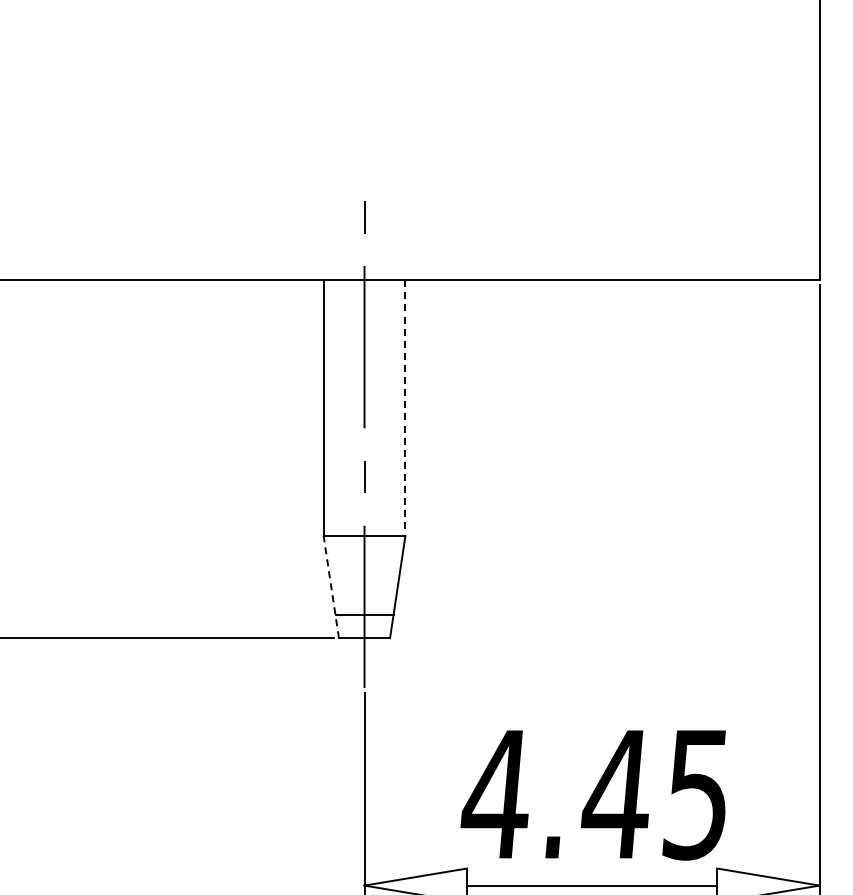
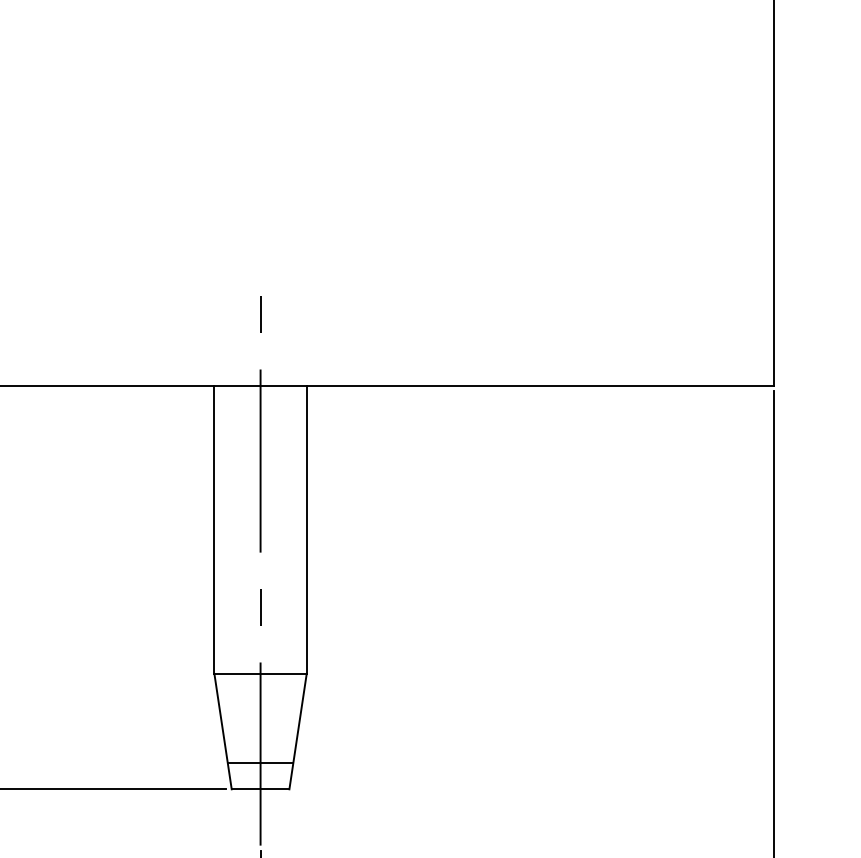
line: (405, 408) -> (306, 530), dashed -> solid
line: (331, 587) -> (223, 732), dashed -> solid

